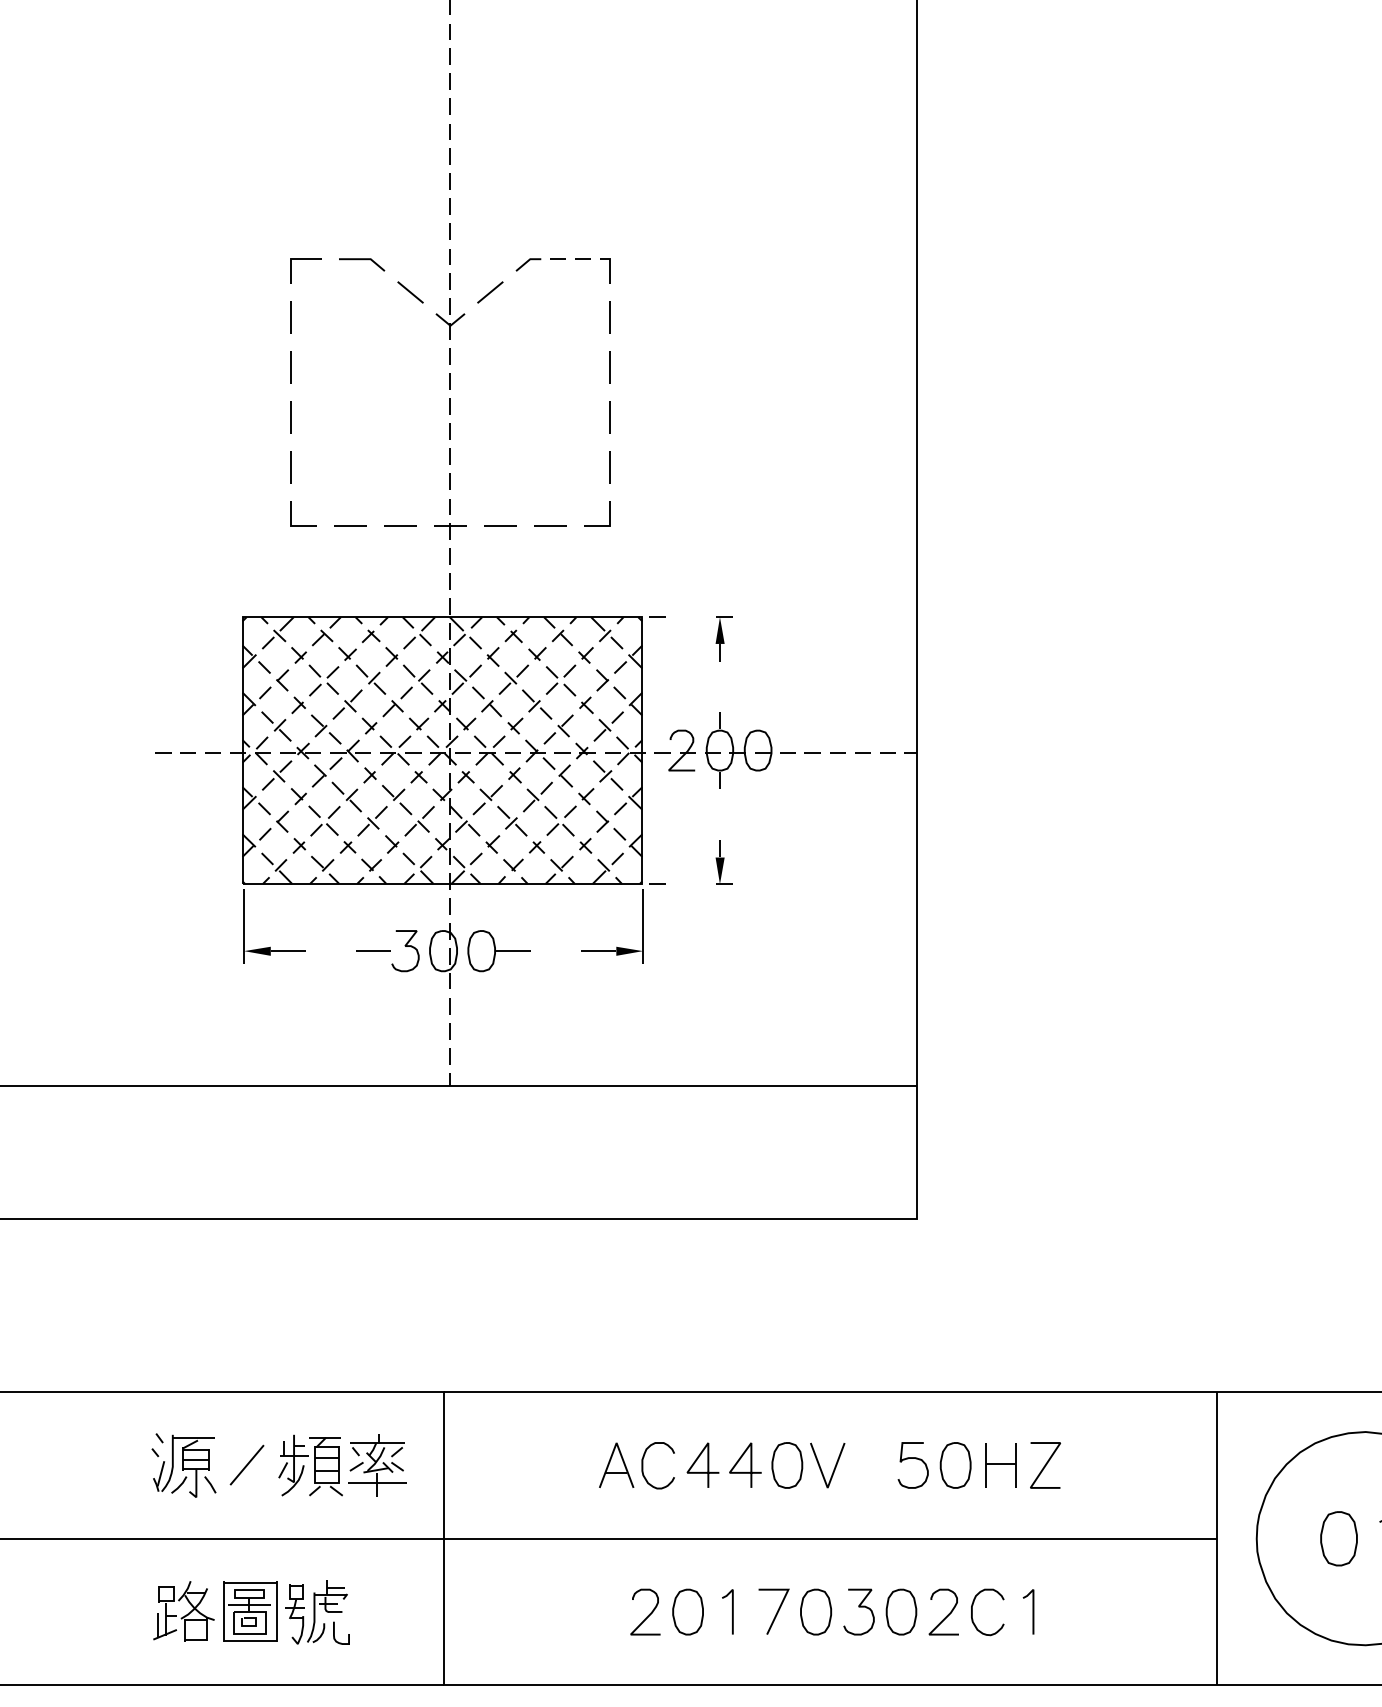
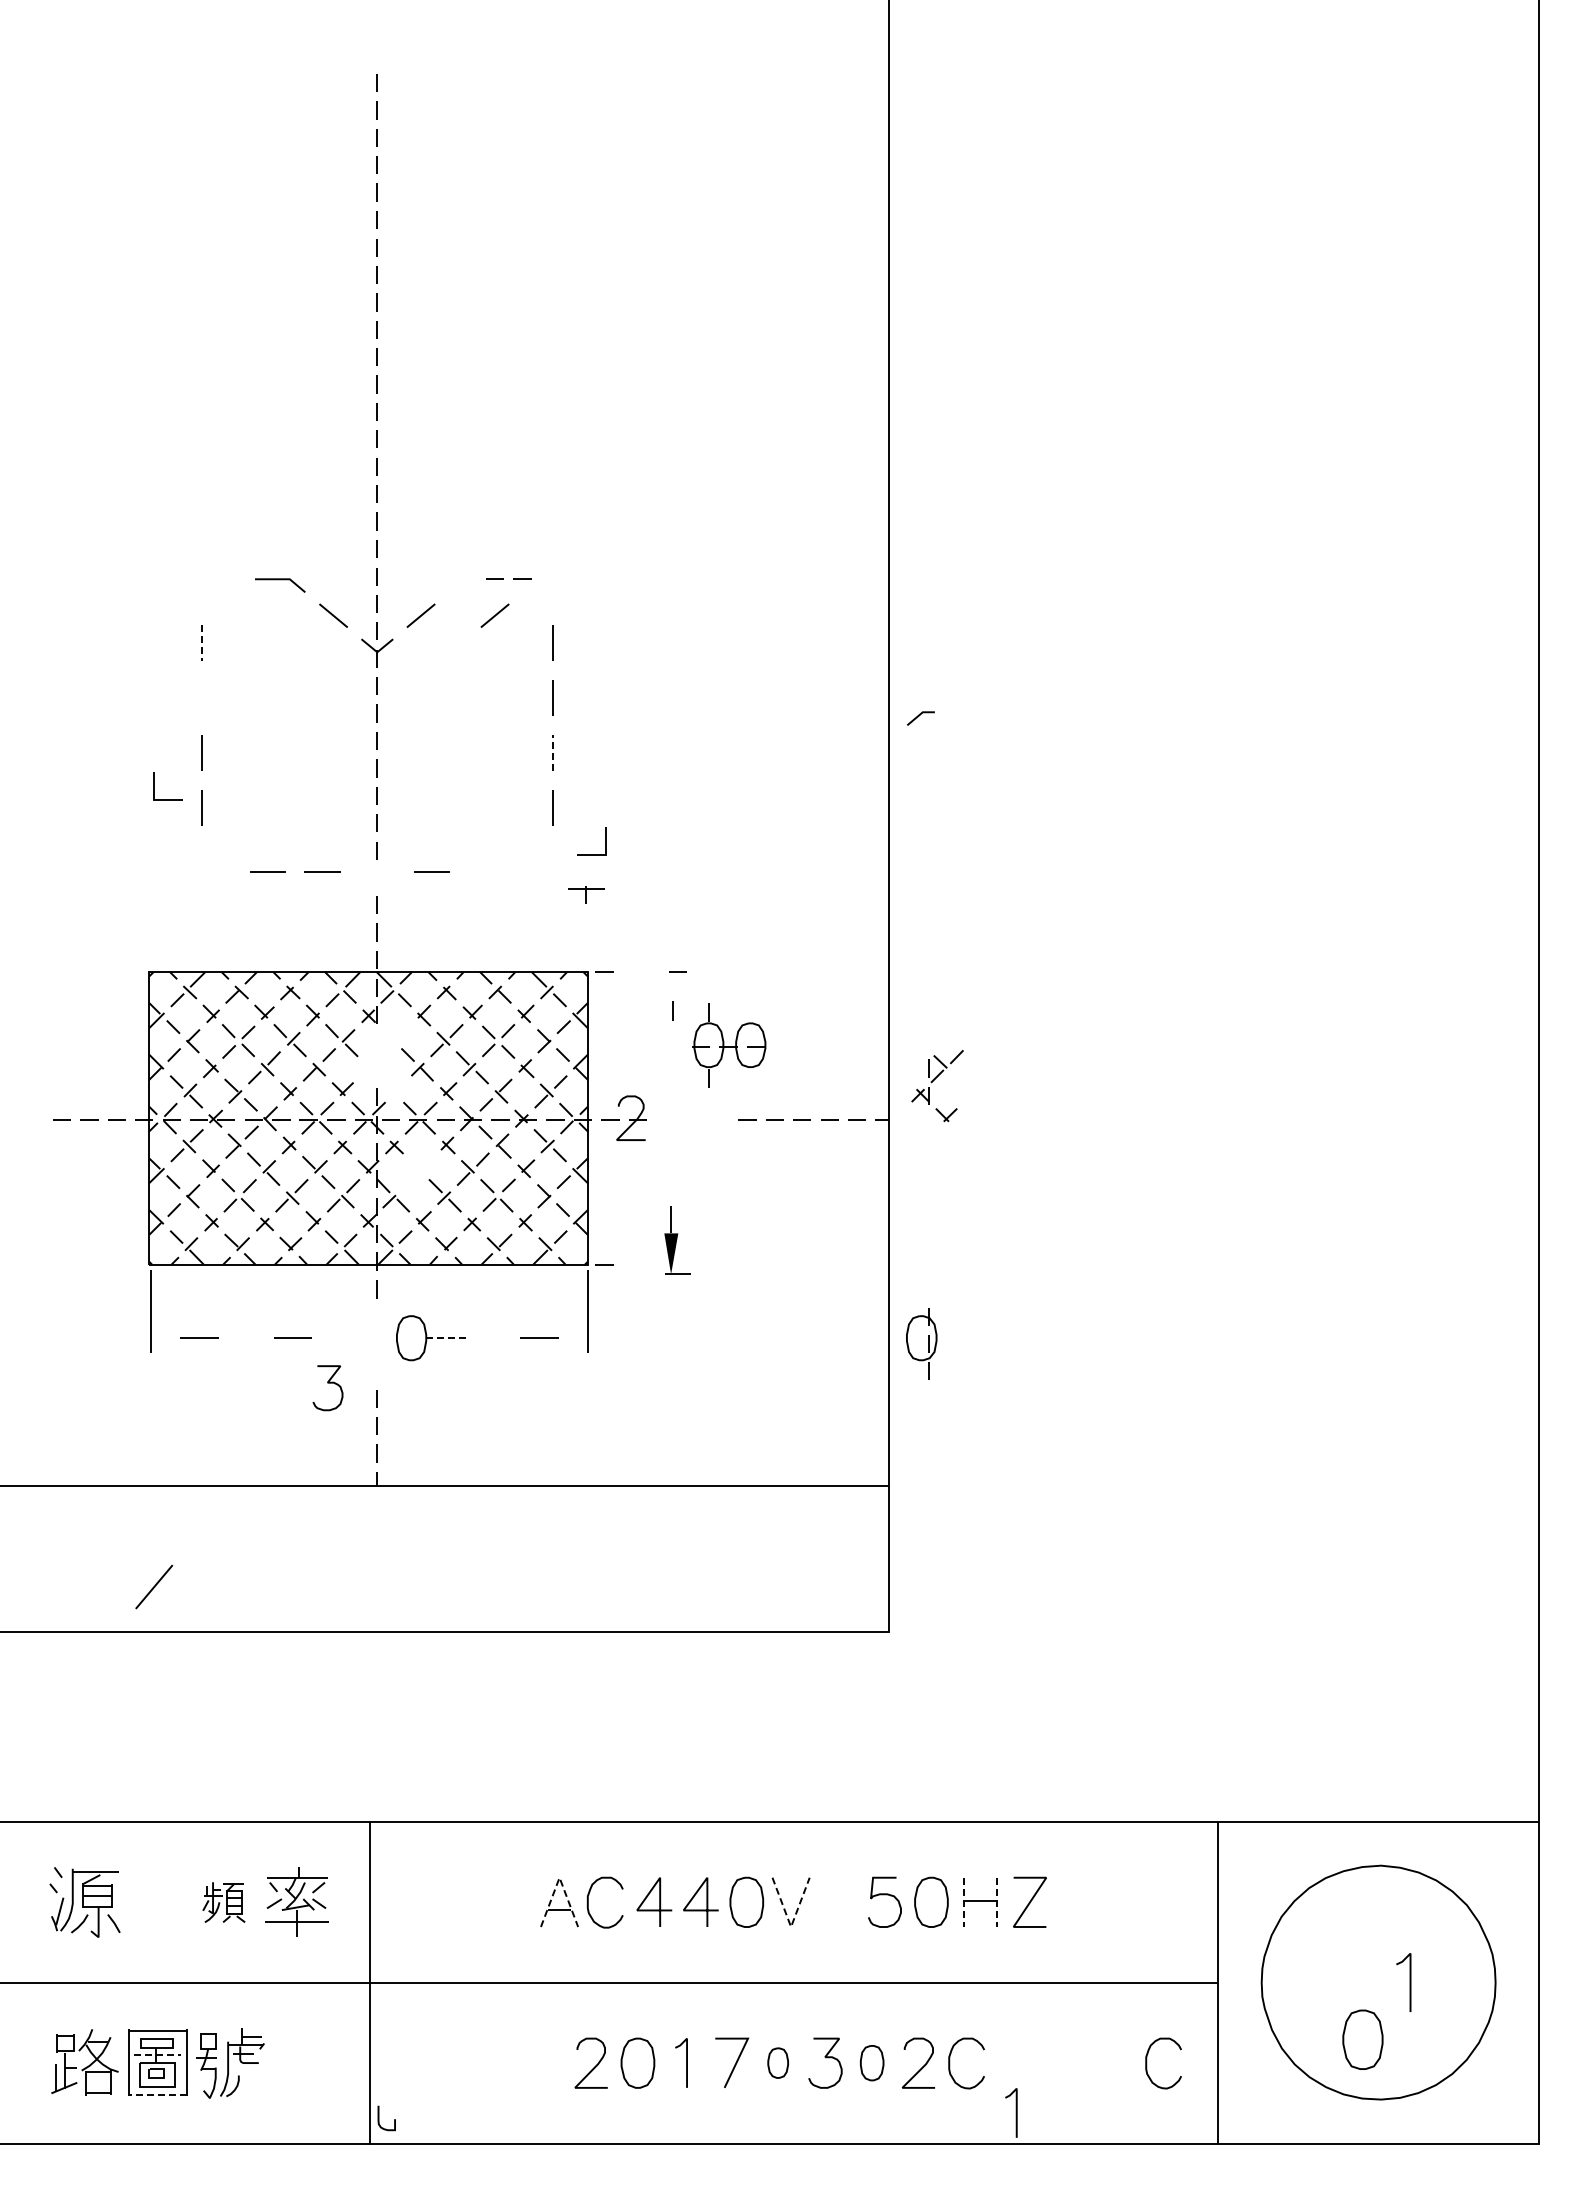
line: (305, 259) -> (218, 579), removed
line: (527, 263) -> (919, 716), moved
line: (610, 271) -> (552, 592), removed
line: (557, 292) -> (494, 615), added
line: (290, 317) -> (201, 643), solid -> dashed
line: (290, 366) -> (201, 697), removed
line: (610, 417) -> (552, 752), solid -> dashed
line: (291, 513) -> (154, 786), moved
line: (550, 525) -> (486, 871), removed
line: (597, 525) -> (591, 854), moved
part: (450, 531) -> (586, 894), moved
fill: (720, 630) -> (673, 986), removed
part: (454, 693) -> (933, 1081), moved
part: (738, 750) -> (729, 1045), moved
part: (487, 800) -> (417, 1172), removed
part: (724, 862) -> (677, 1240), size x1.4
curve: (405, 946) -> (327, 1383), moved
fill: (257, 951) -> (165, 1338), removed
line: (513, 951) -> (446, 1338), solid -> dashed
fill: (629, 951) -> (573, 1338), removed
part: (443, 955) -> (921, 1343), moved
line: (616, 1442) -> (559, 1877), solid -> dashed
line: (247, 1464) -> (154, 1586), moved
part: (310, 1465) -> (223, 1902), size x0.6
line: (985, 1465) -> (964, 1902), solid -> dashed
line: (1015, 1465) -> (997, 1902), solid -> dashed
line: (828, 1487) -> (791, 1926), solid -> dashed
part: (1338, 1538) -> (1362, 2039), moved
line: (250, 1605) -> (157, 2055), solid -> dashed
part: (815, 1611) -> (777, 2062), size x0.6
part: (901, 1611) -> (872, 2062), size x0.7
line: (1032, 1611) -> (1015, 2112), moved
curve: (1152, 1612) -> (1147, 2063), added
curve: (334, 1633) -> (379, 2118), moved
line: (250, 1641) -> (157, 2095), solid -> dashed

